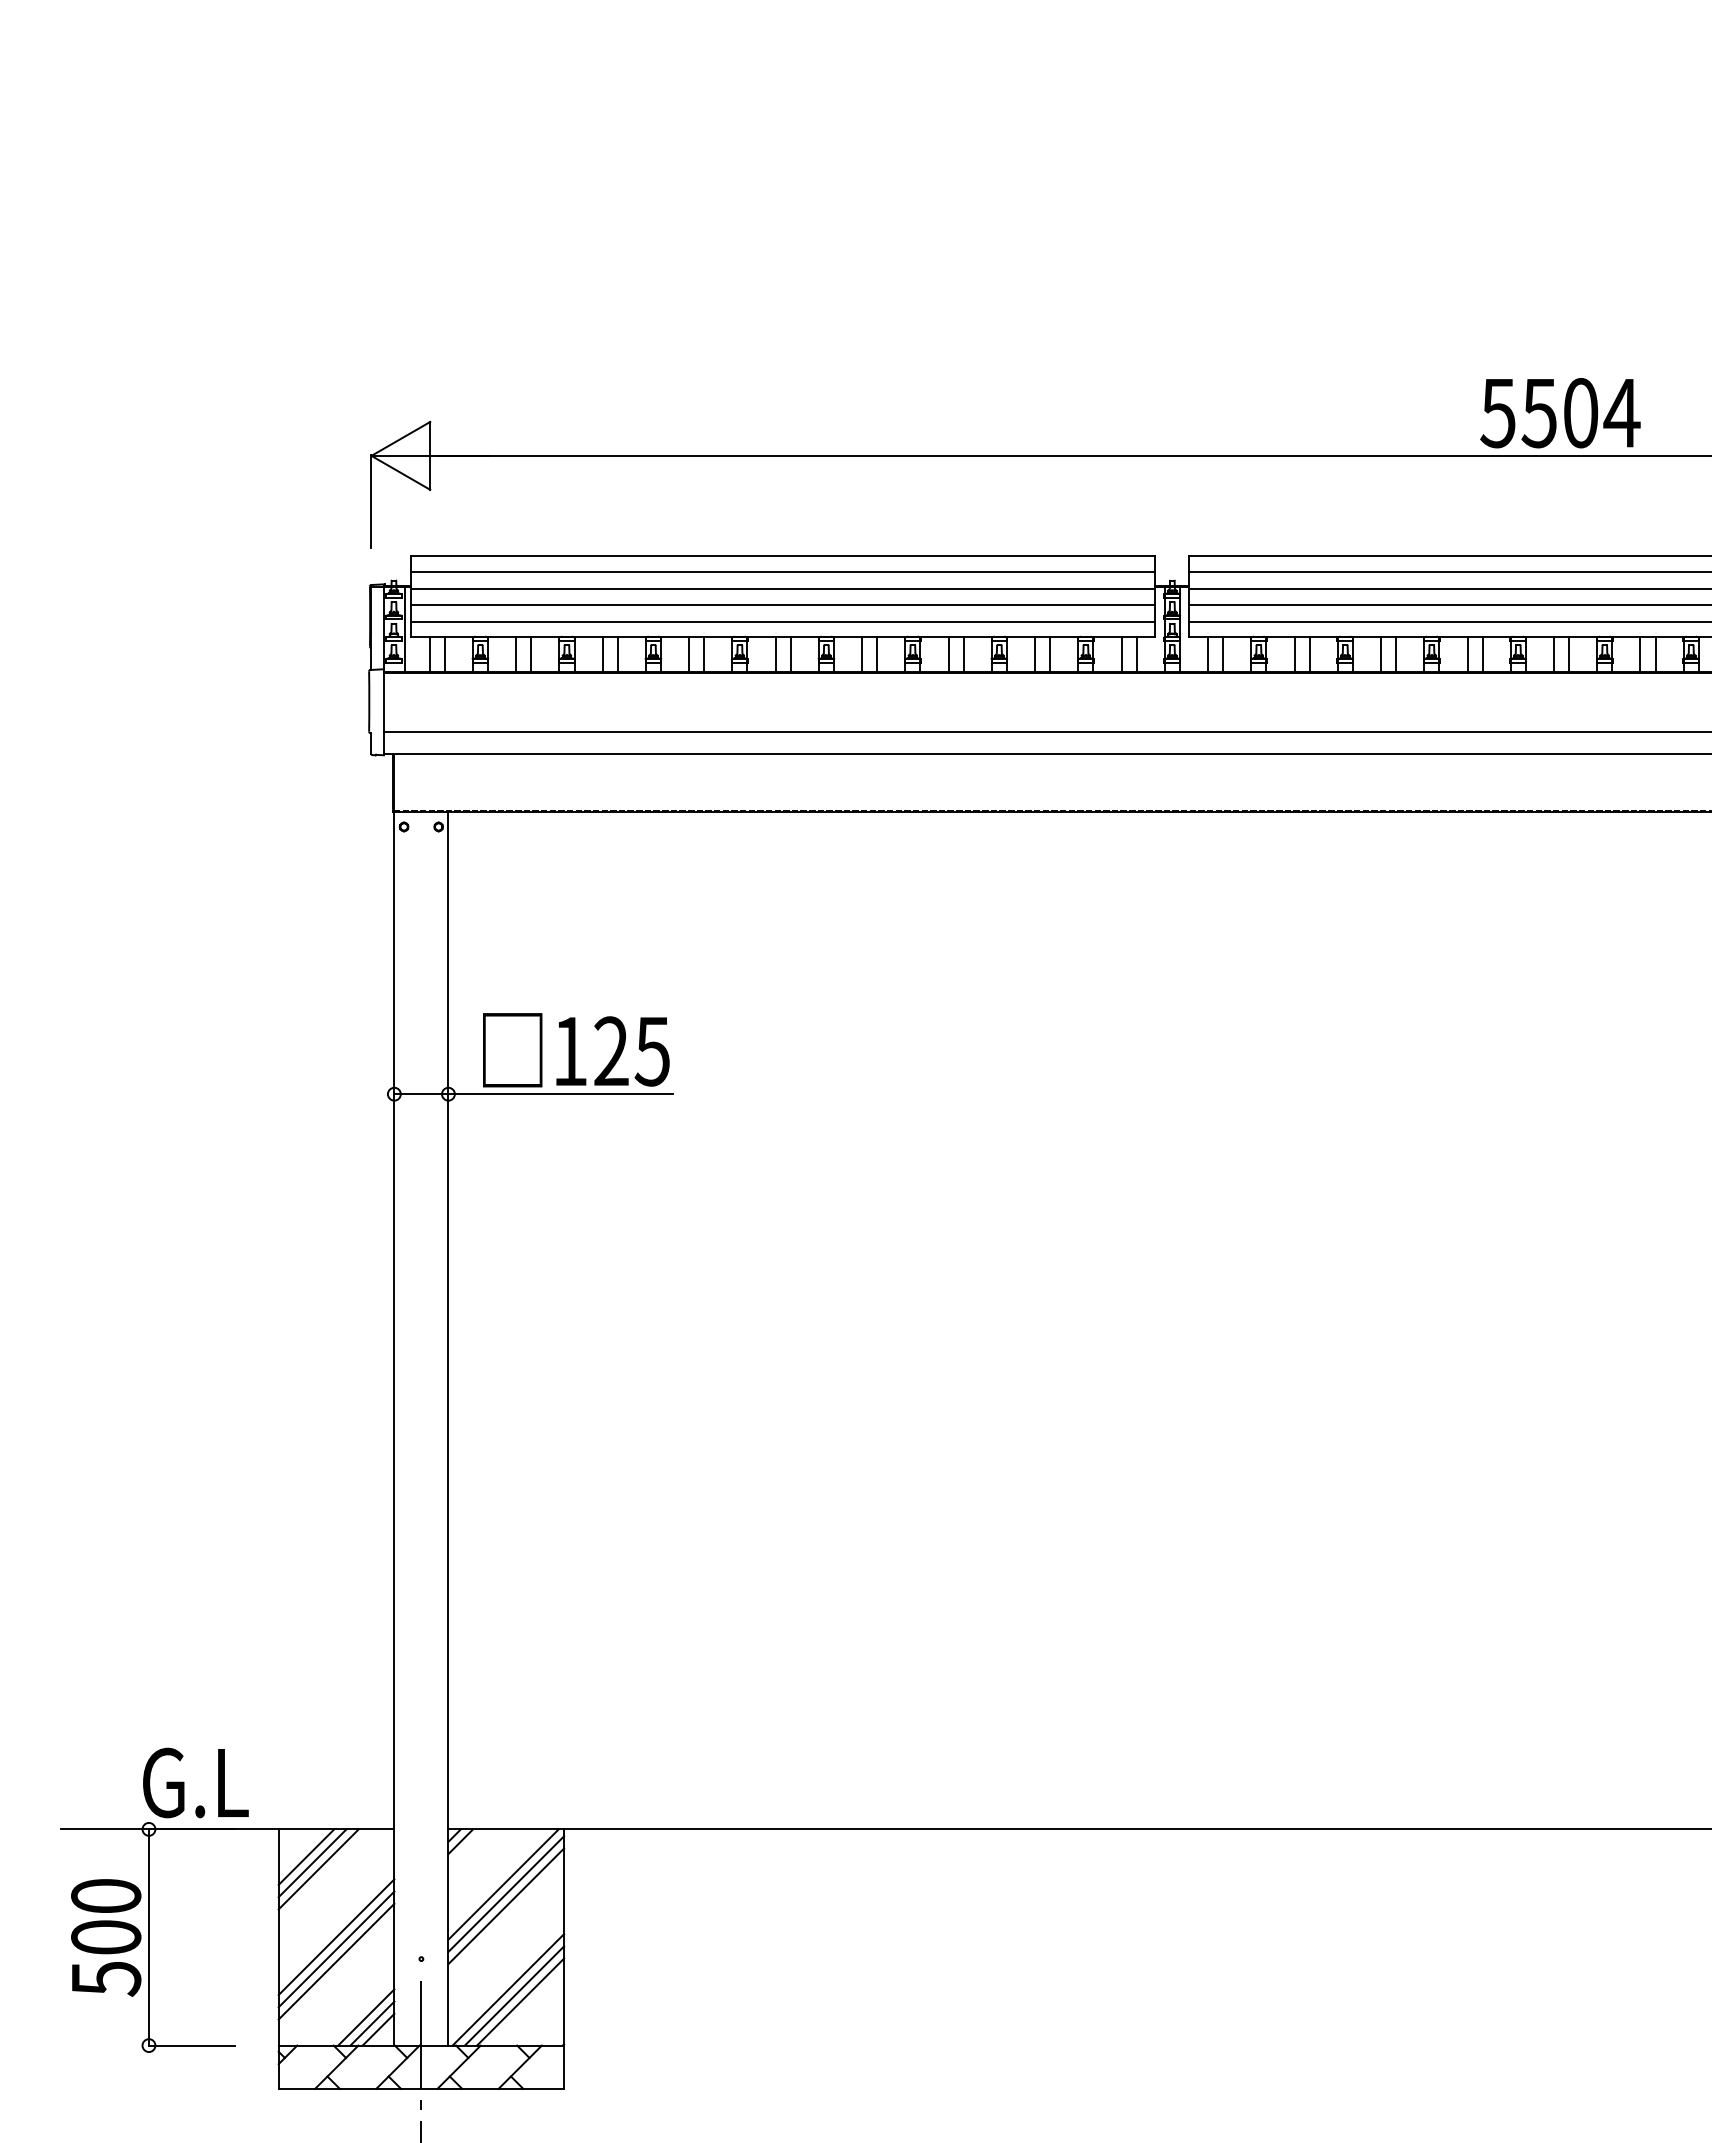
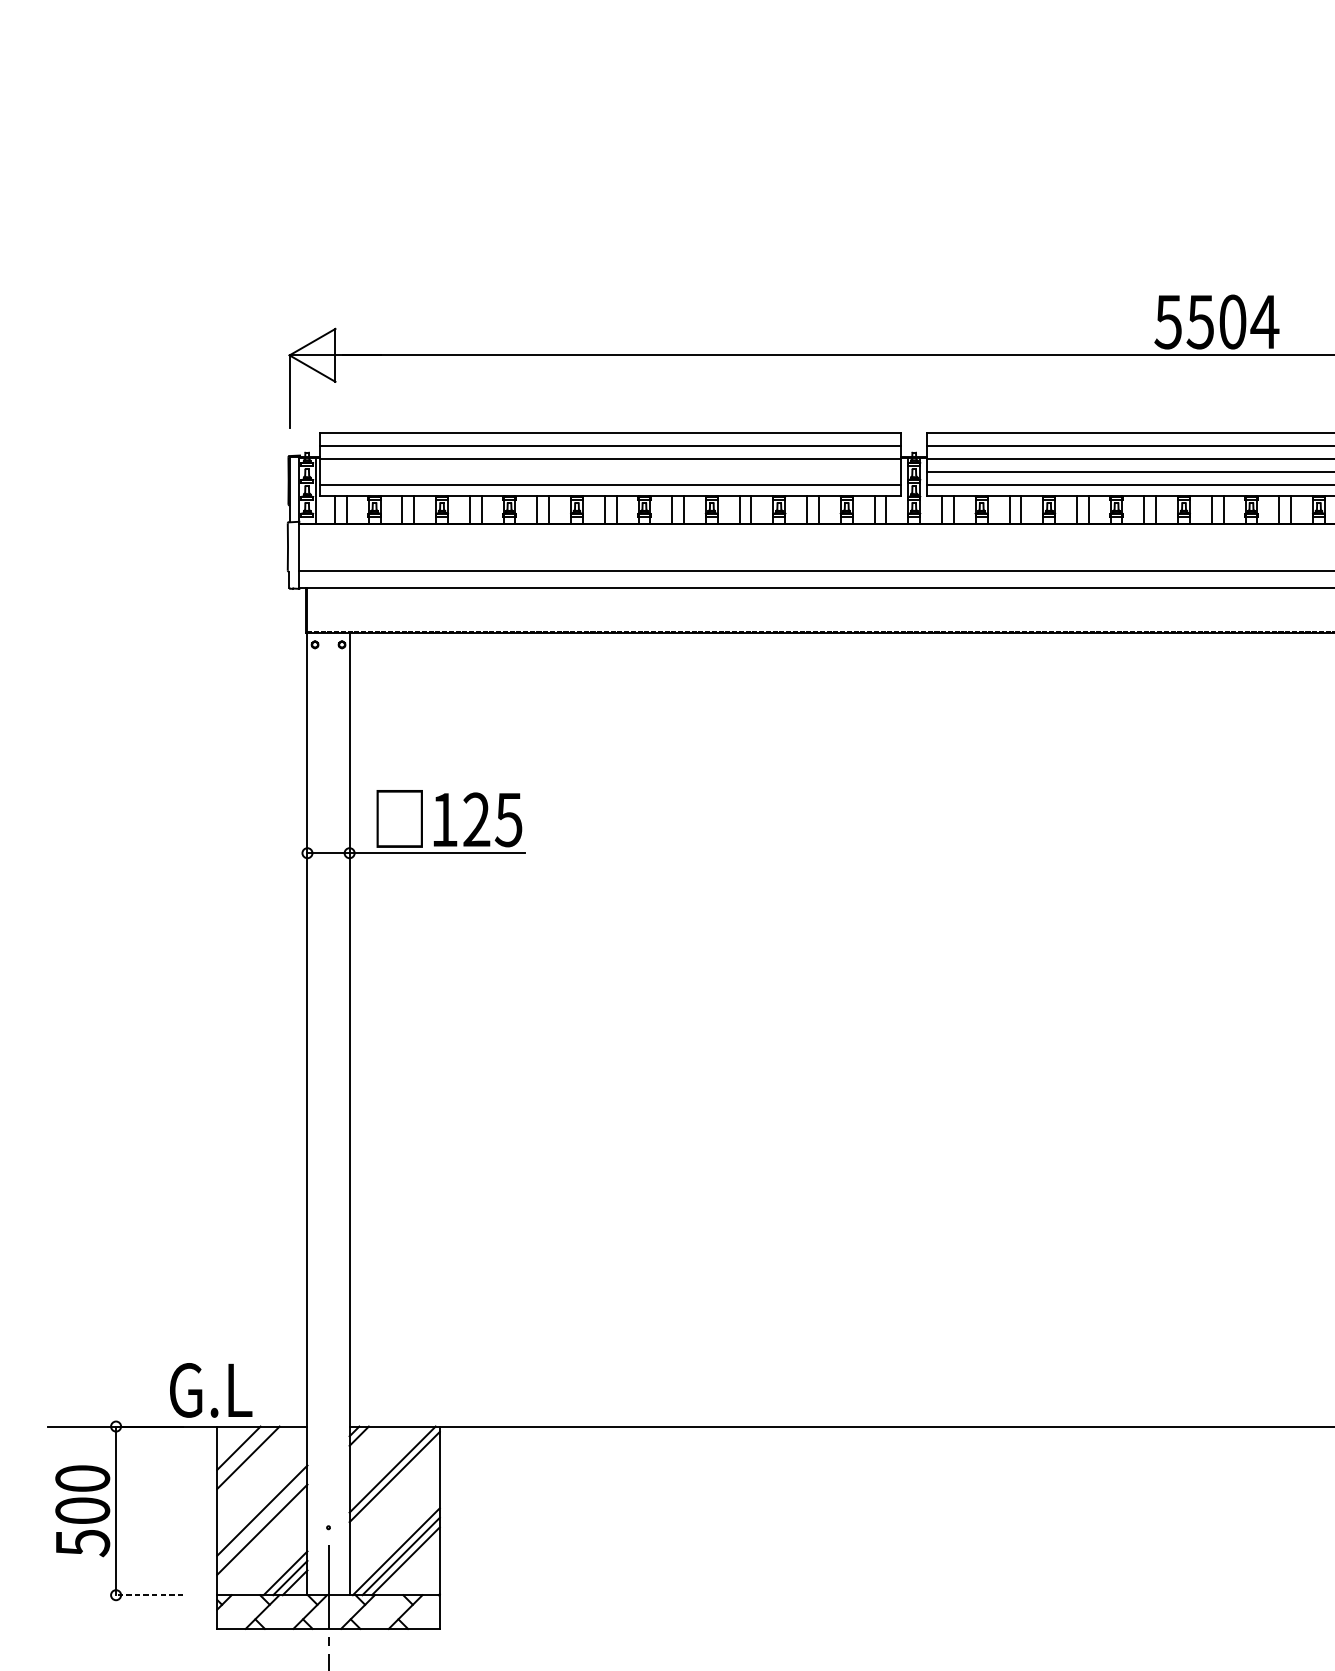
line: (782, 605) -> (610, 472), removed
text: (195, 1782) -> (210, 1390), moved
line: (312, 1863) -> (243, 1453), removed
line: (506, 1906) -> (394, 1486), removed
line: (336, 1949) -> (262, 1520), removed
line: (191, 2045) -> (149, 1595), solid -> dashed

